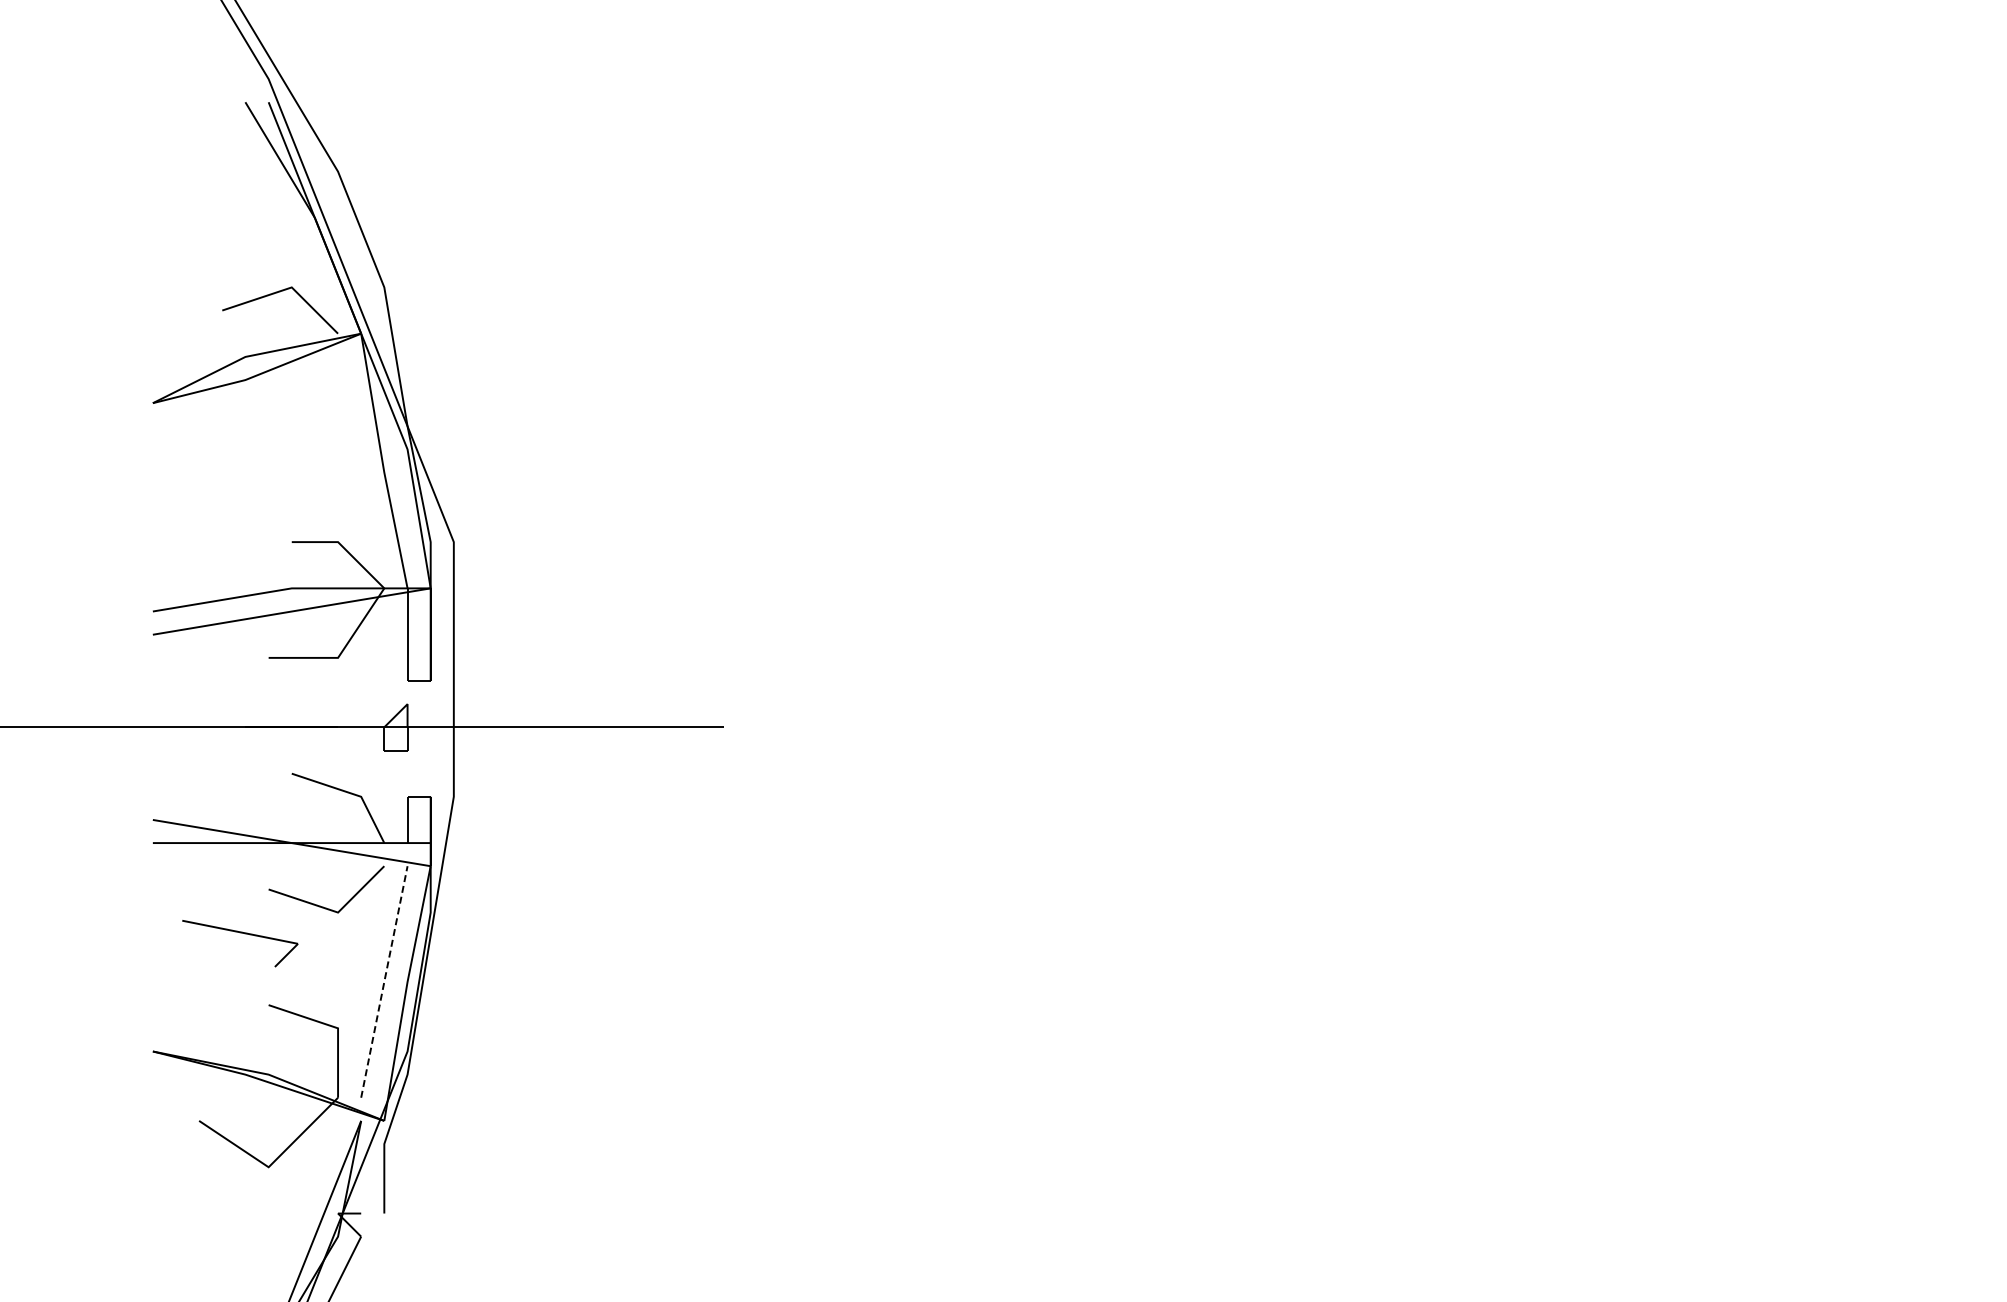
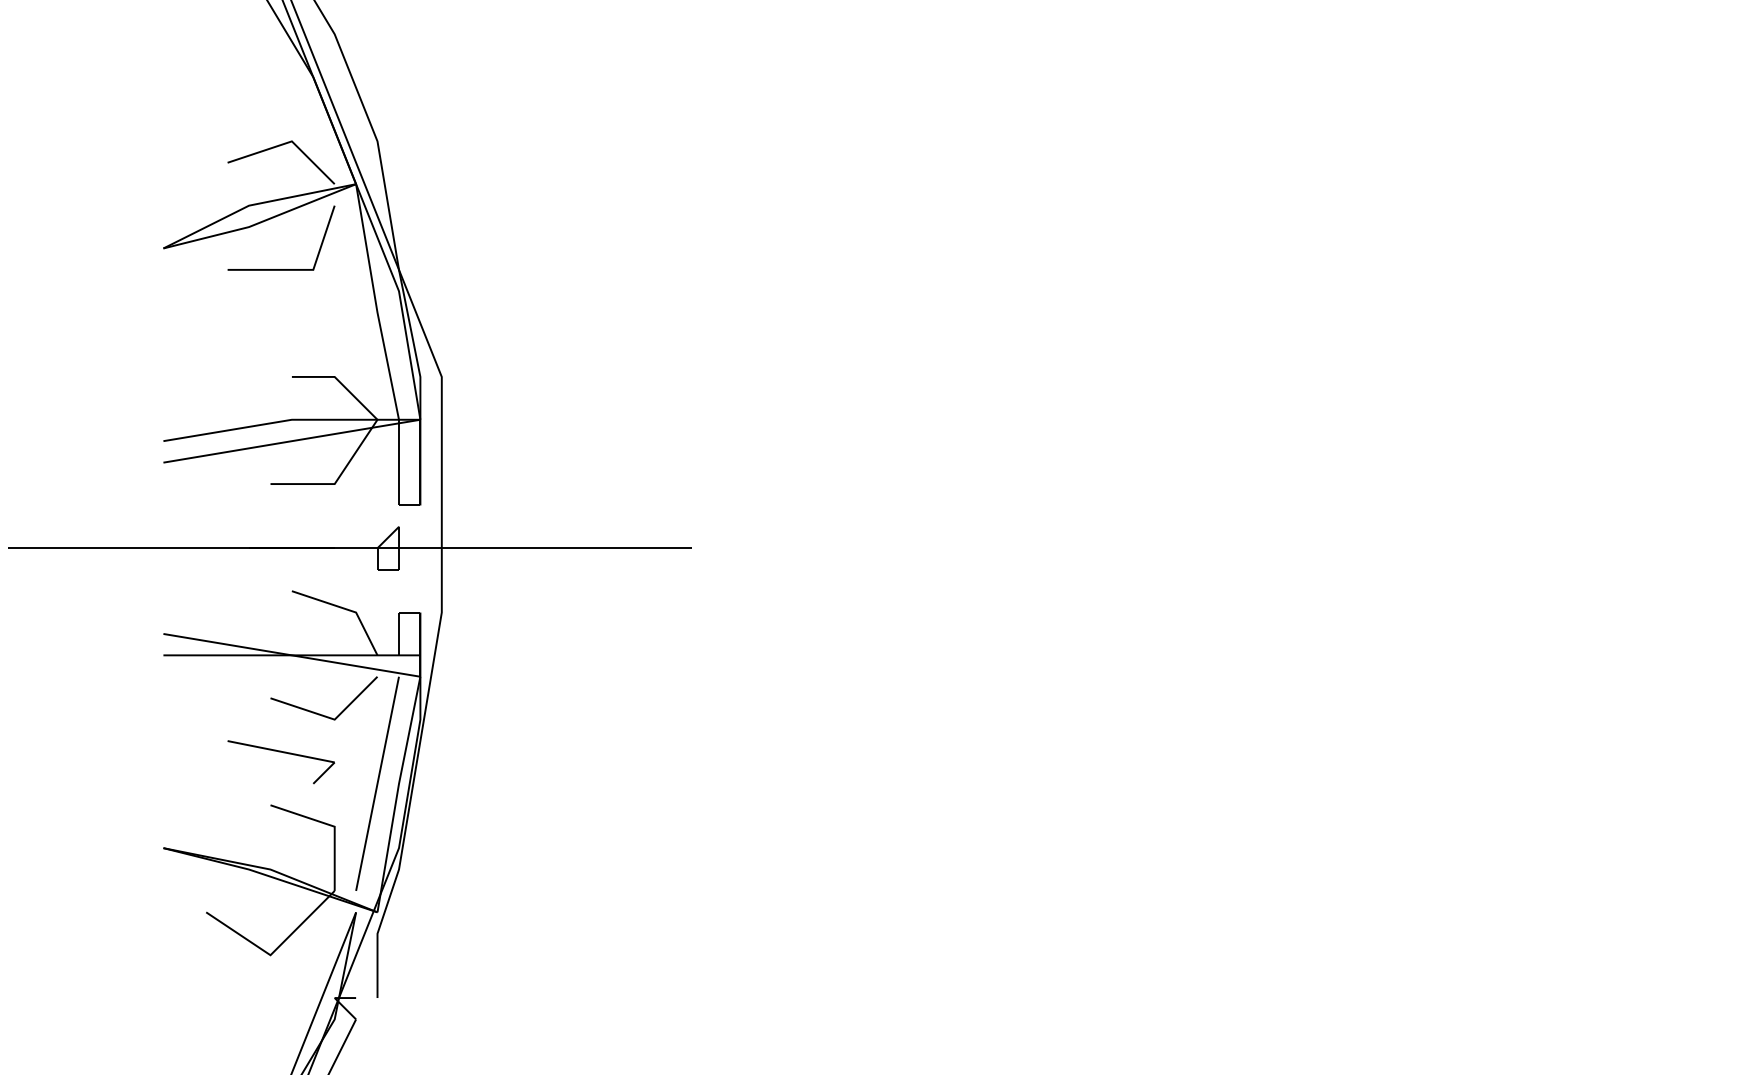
line: (280, 425) -> (281, 269), added
part: (244, 934) -> (285, 753), moved
line: (384, 981) -> (377, 783), dashed -> solid

